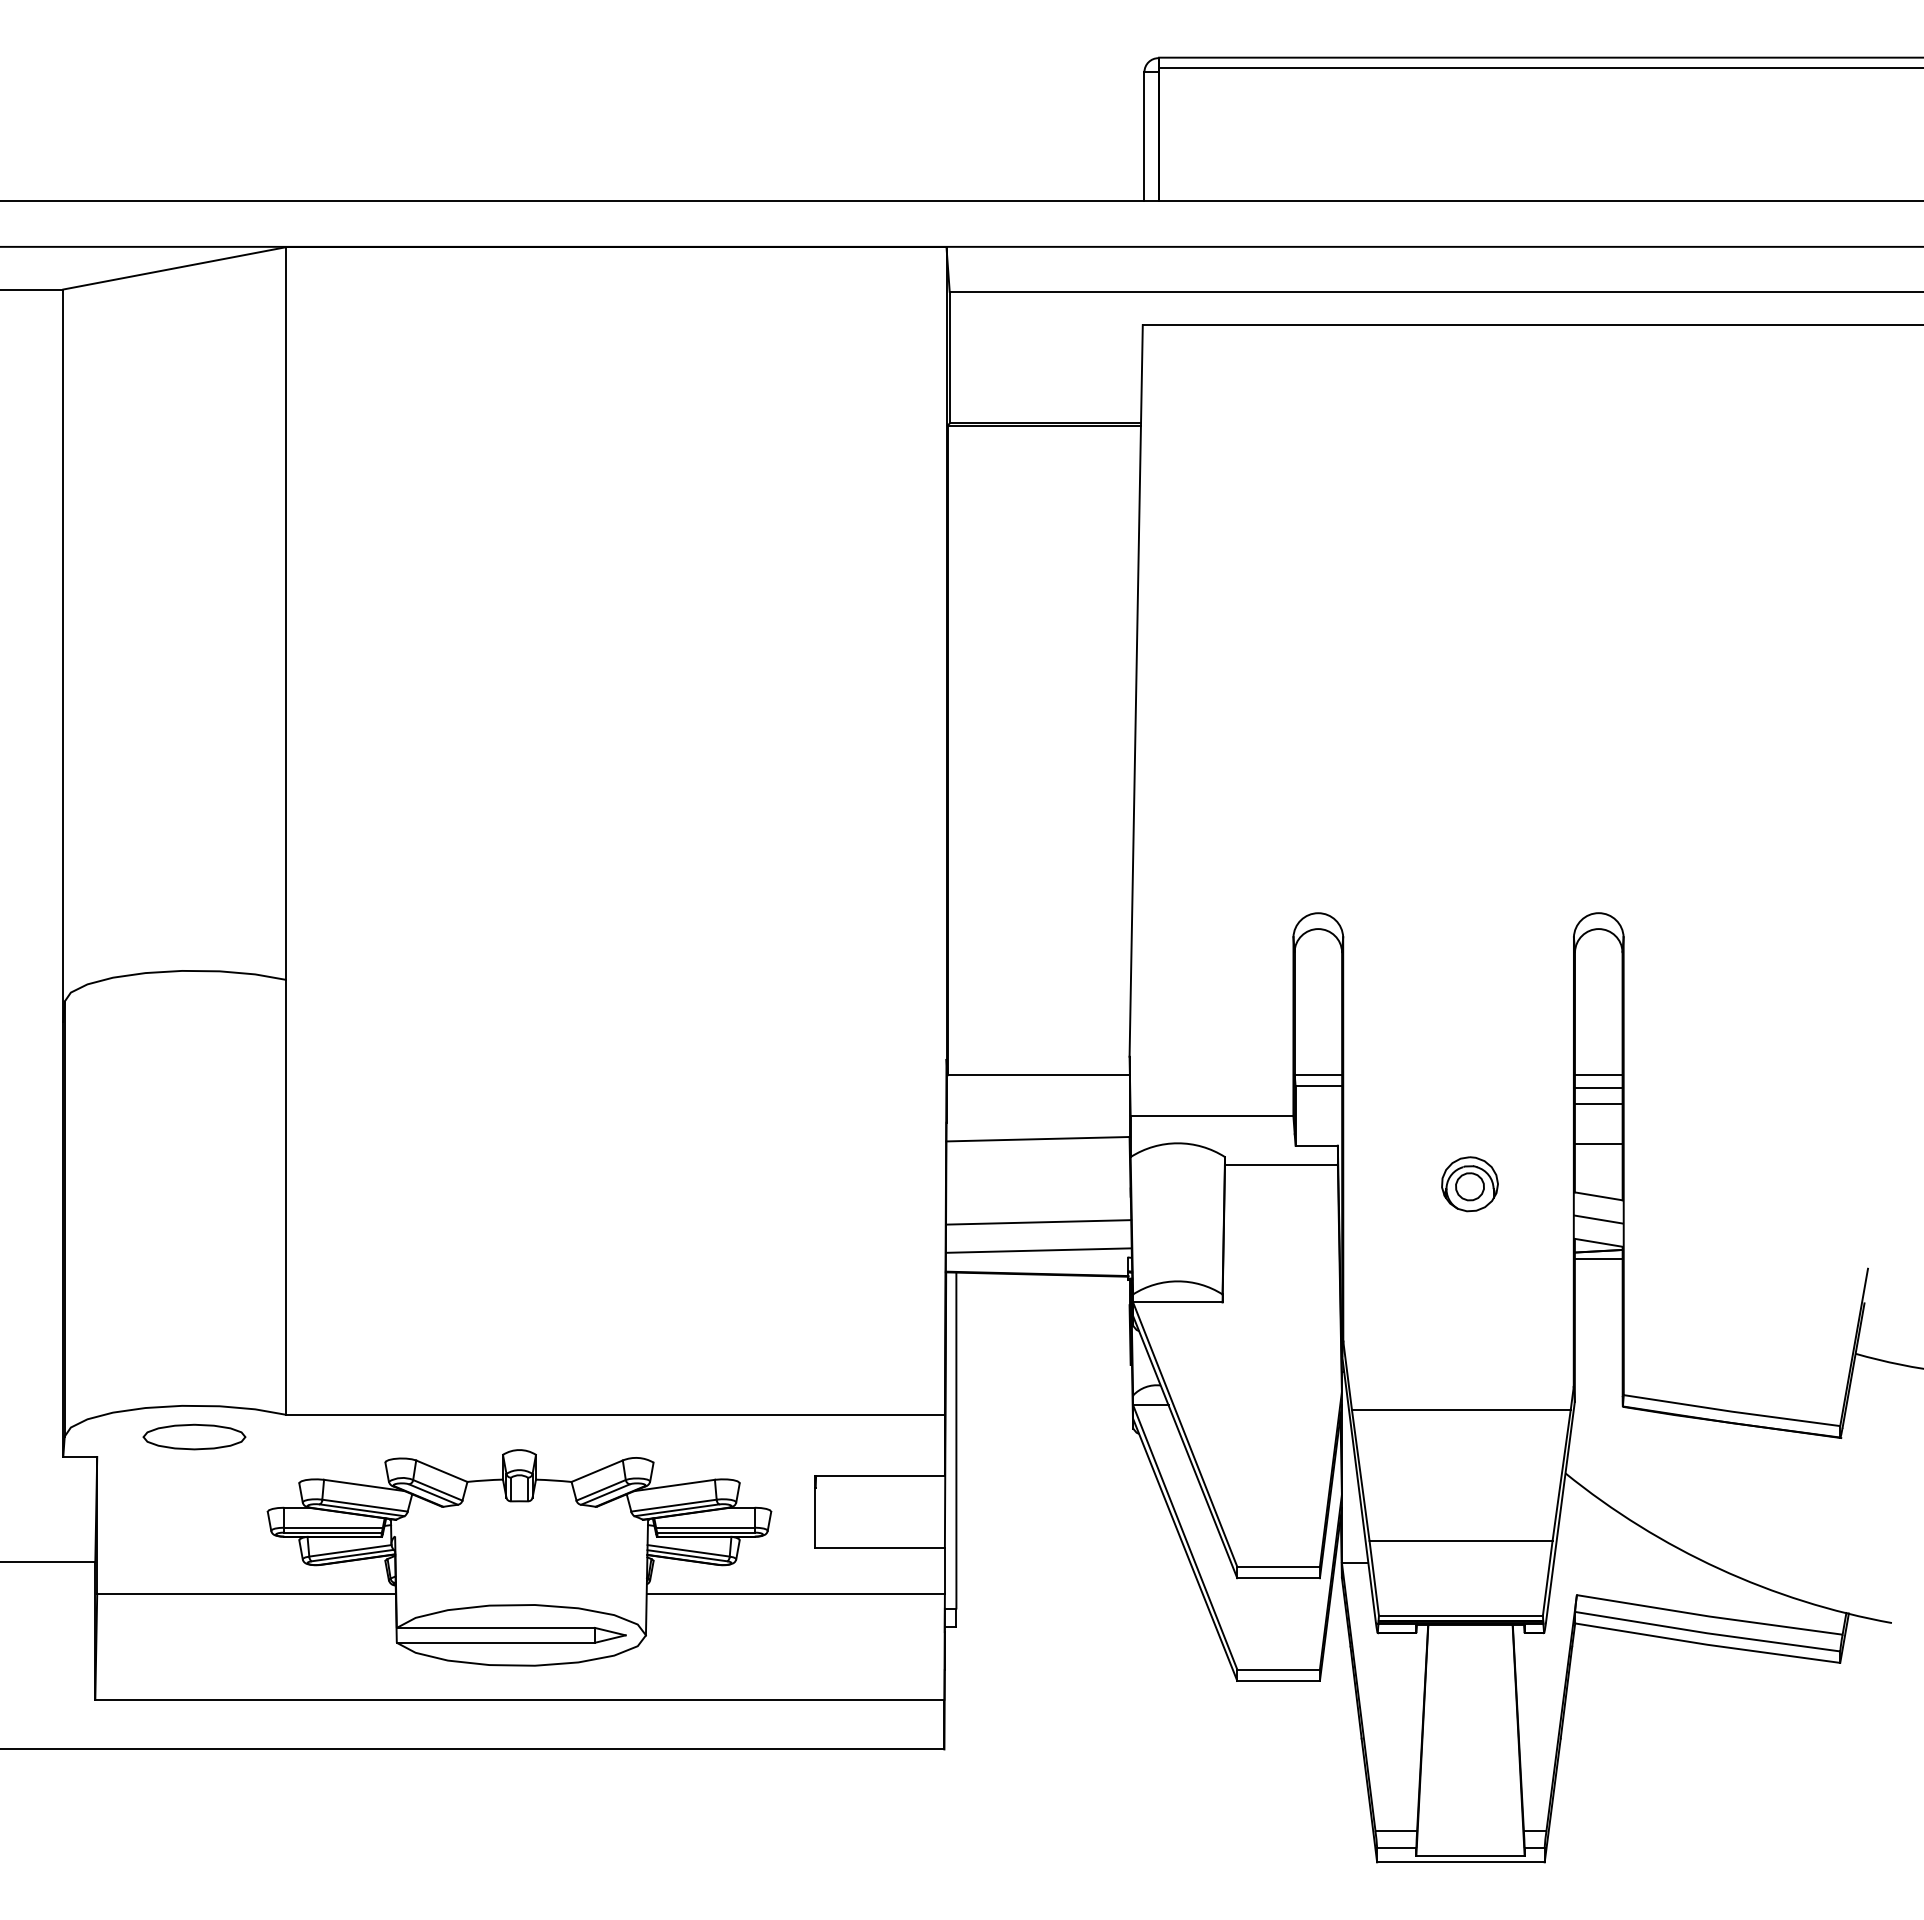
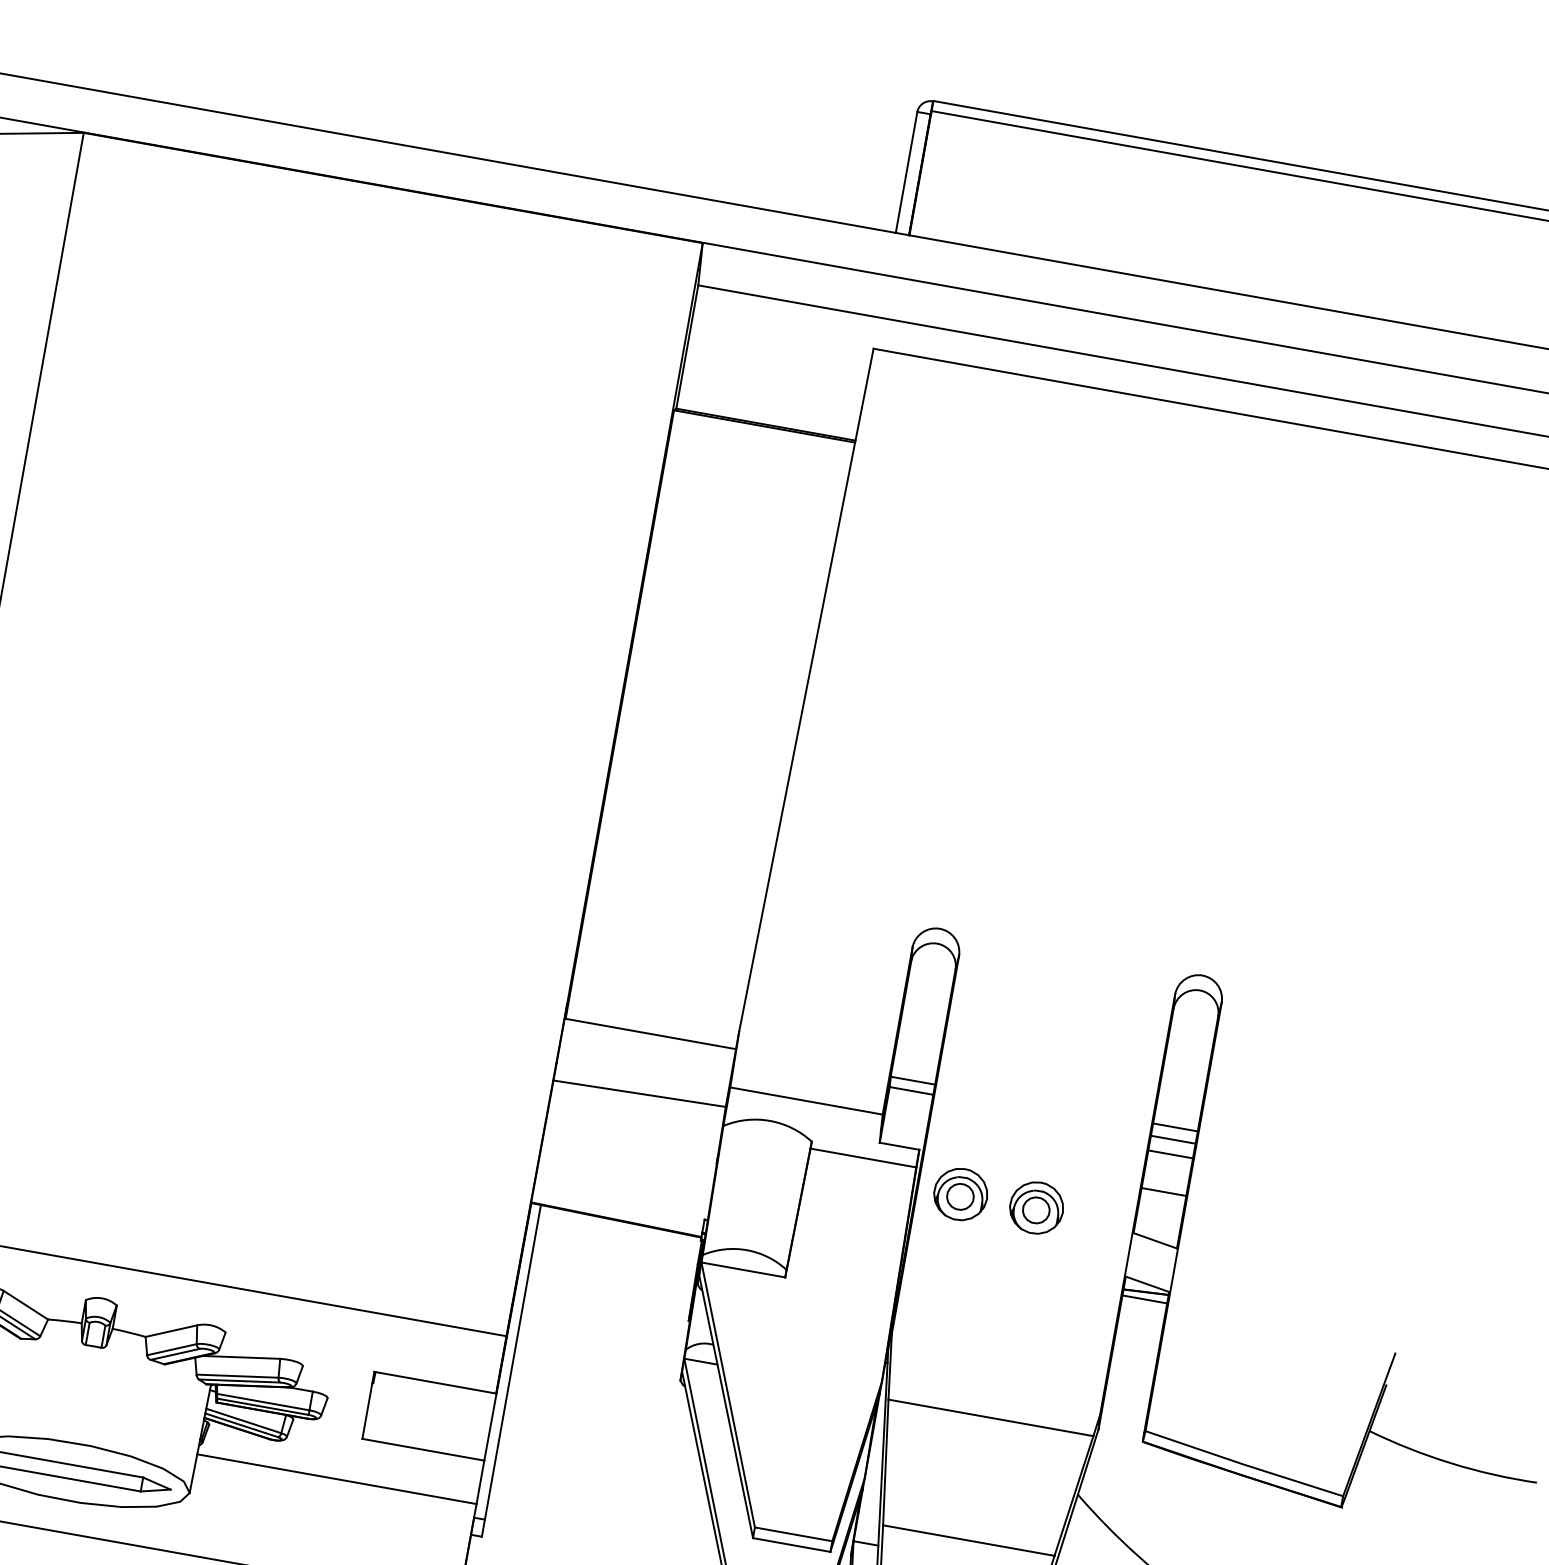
part: (1388, 1184) -> (960, 1194), added
line: (1598, 1219) -> (1151, 1262), removed
line: (1038, 1222) -> (626, 1171), removed
line: (1038, 1250) -> (621, 1198), removed

